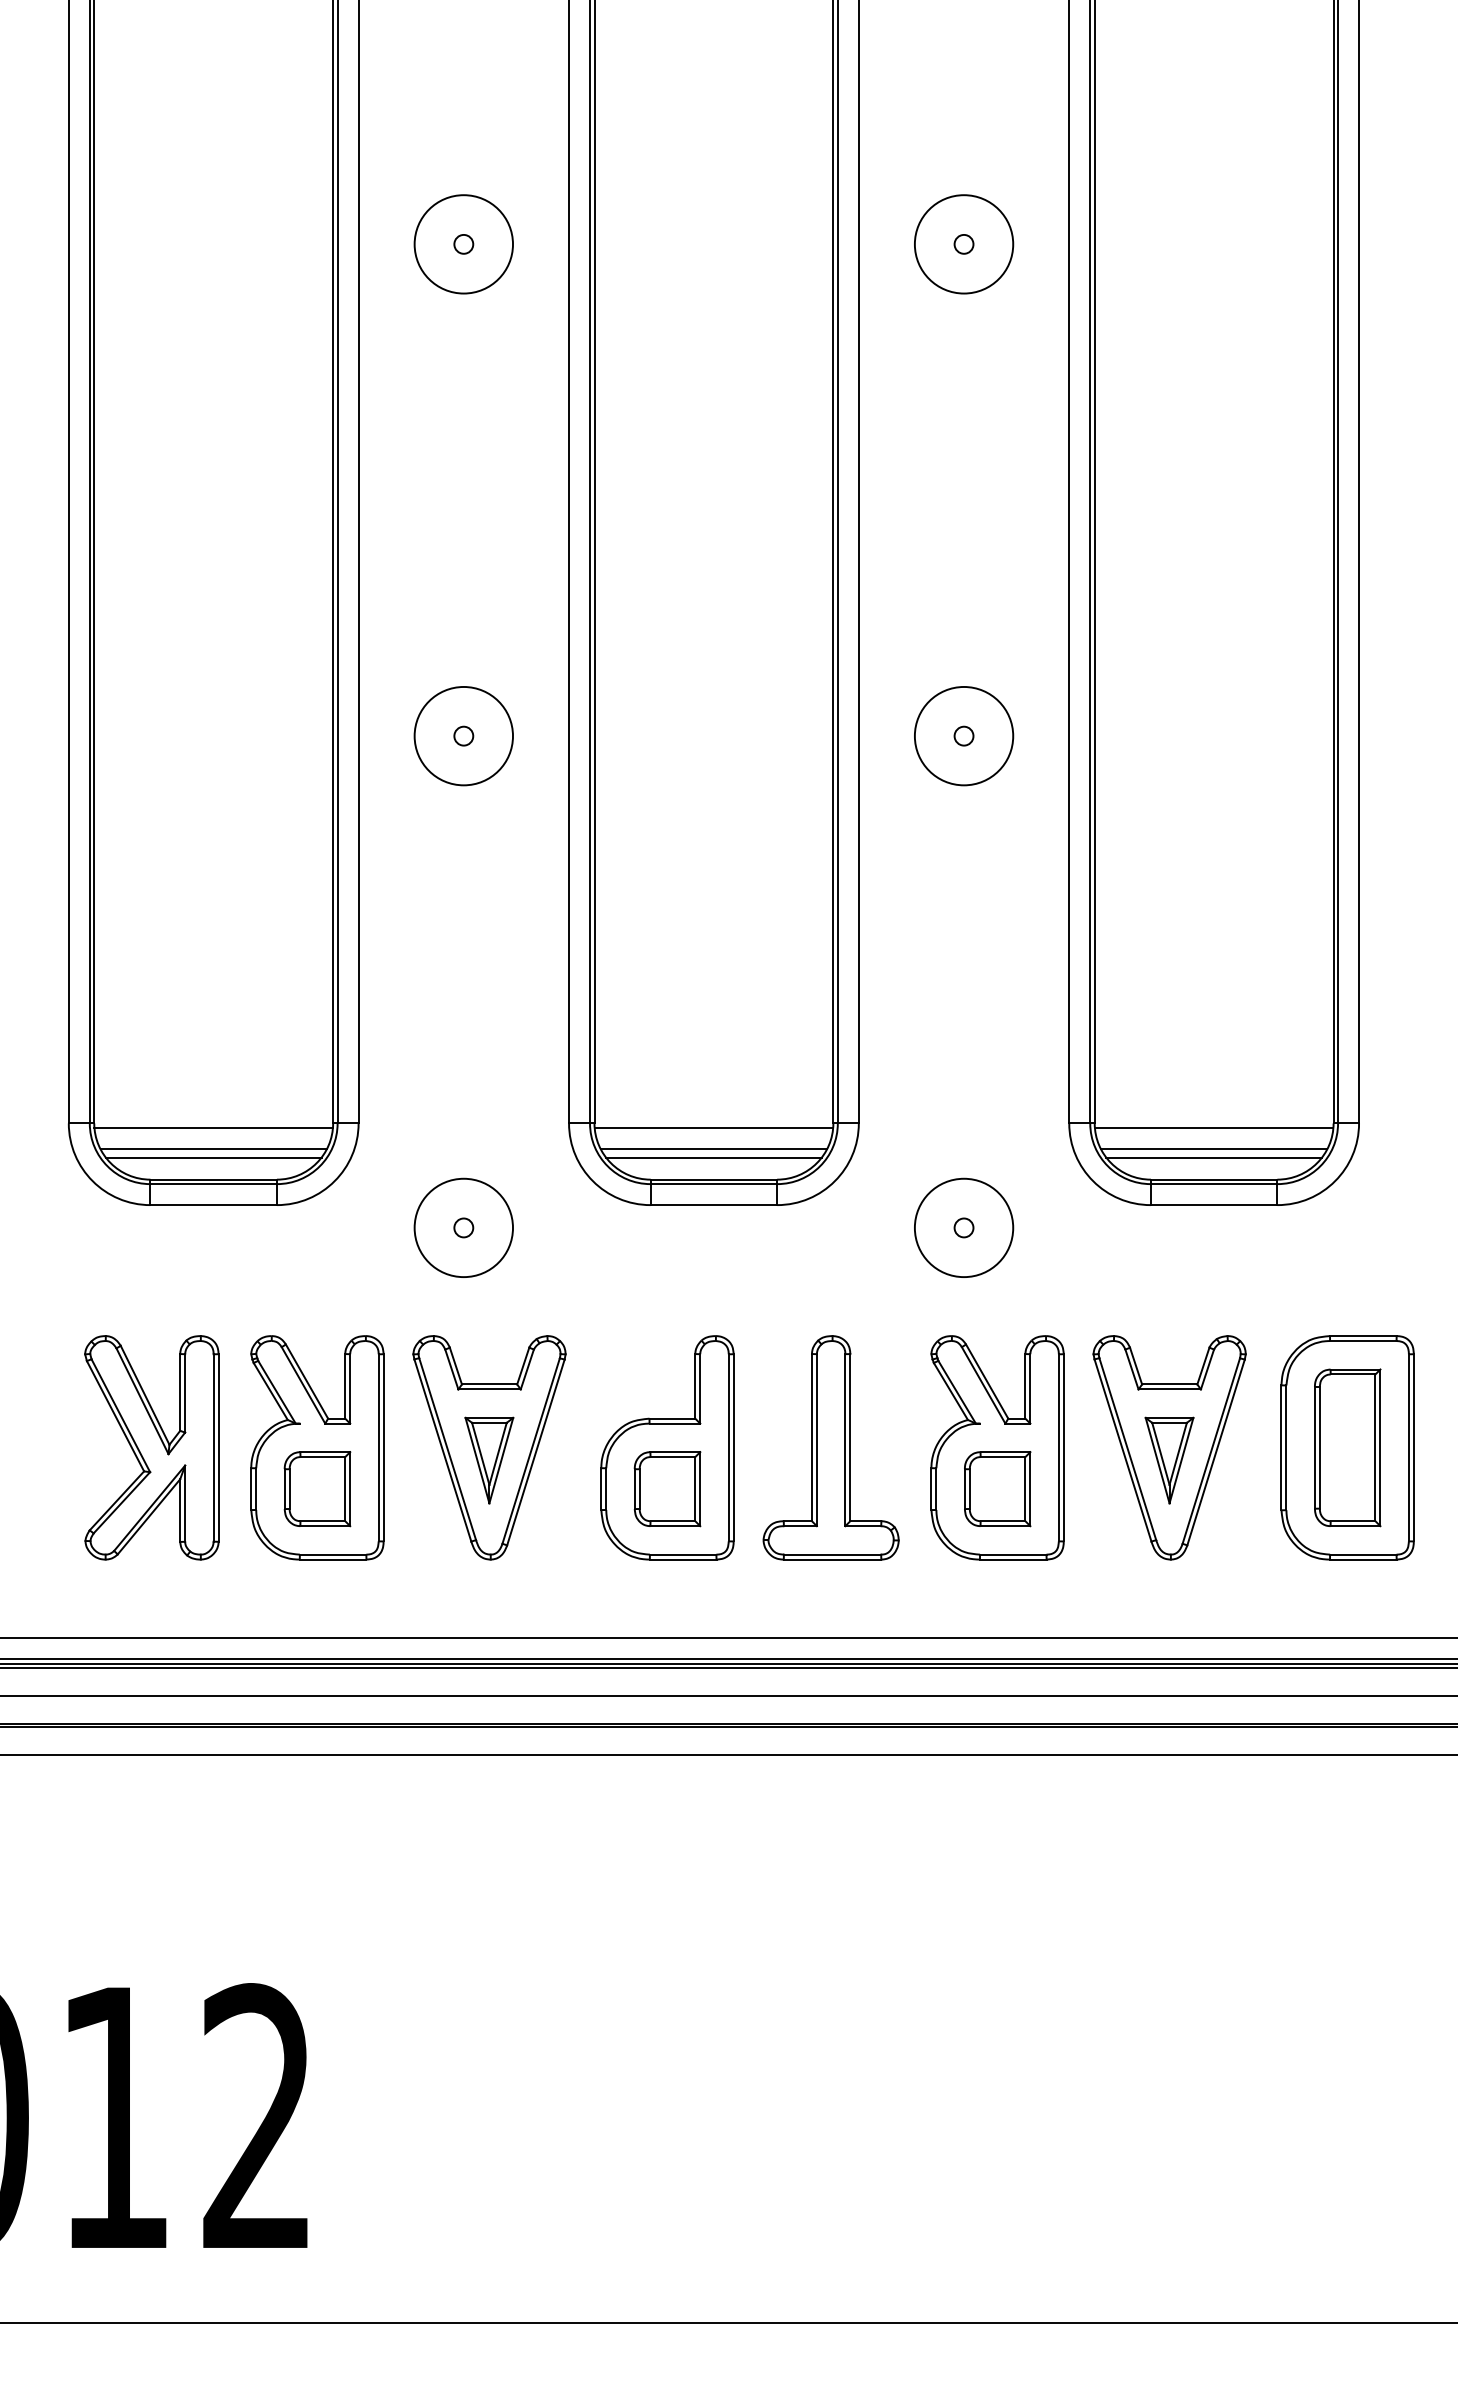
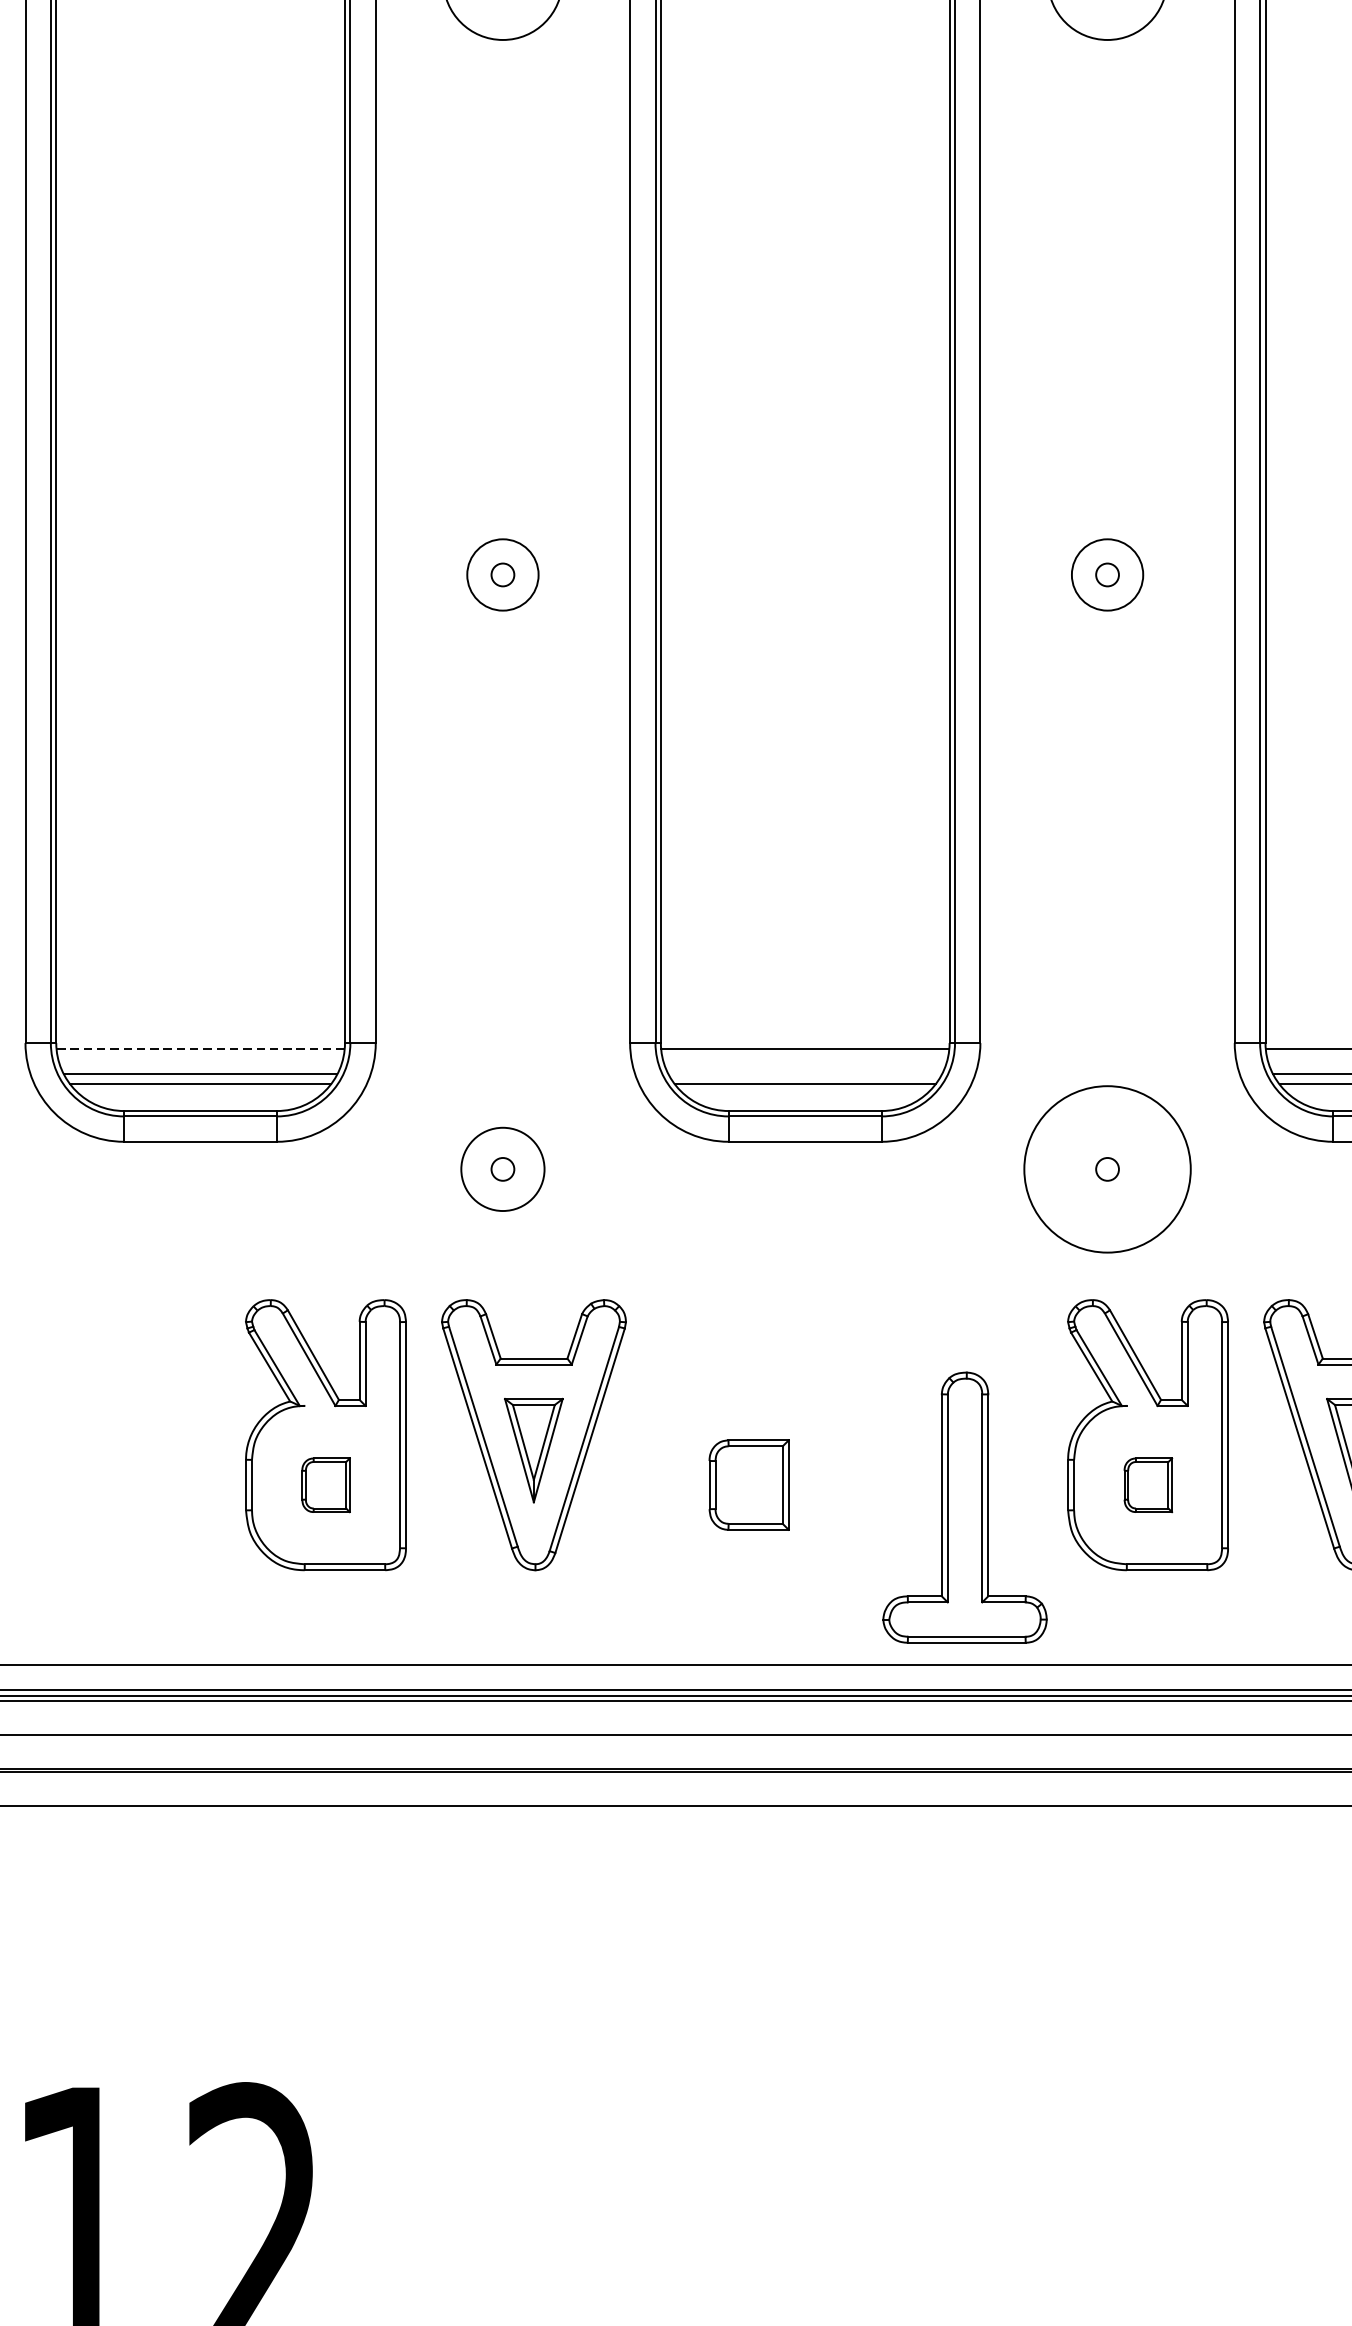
circle: (463, 735) -> (502, 574), size x0.6
circle: (963, 735) -> (1106, 574), size x0.6
line: (213, 1128) -> (200, 1049), solid -> dashed
line: (713, 1149) -> (804, 1074), removed
circle: (463, 1227) -> (502, 1168), size x0.7
circle: (963, 1227) -> (1106, 1168), size x1.4
part: (151, 1447) -> (125, 1434), removed
part: (667, 1447) -> (749, 1434), removed
part: (830, 1447) -> (964, 1507), moved
part: (317, 1489) -> (326, 1485), size x0.6
part: (997, 1489) -> (1147, 1485), size x0.6

